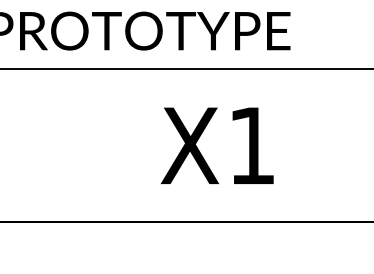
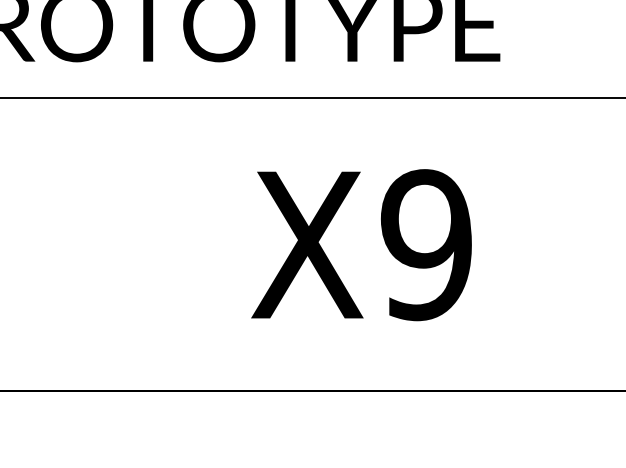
text: (251, 145) -> (425, 244), X1 -> X9

